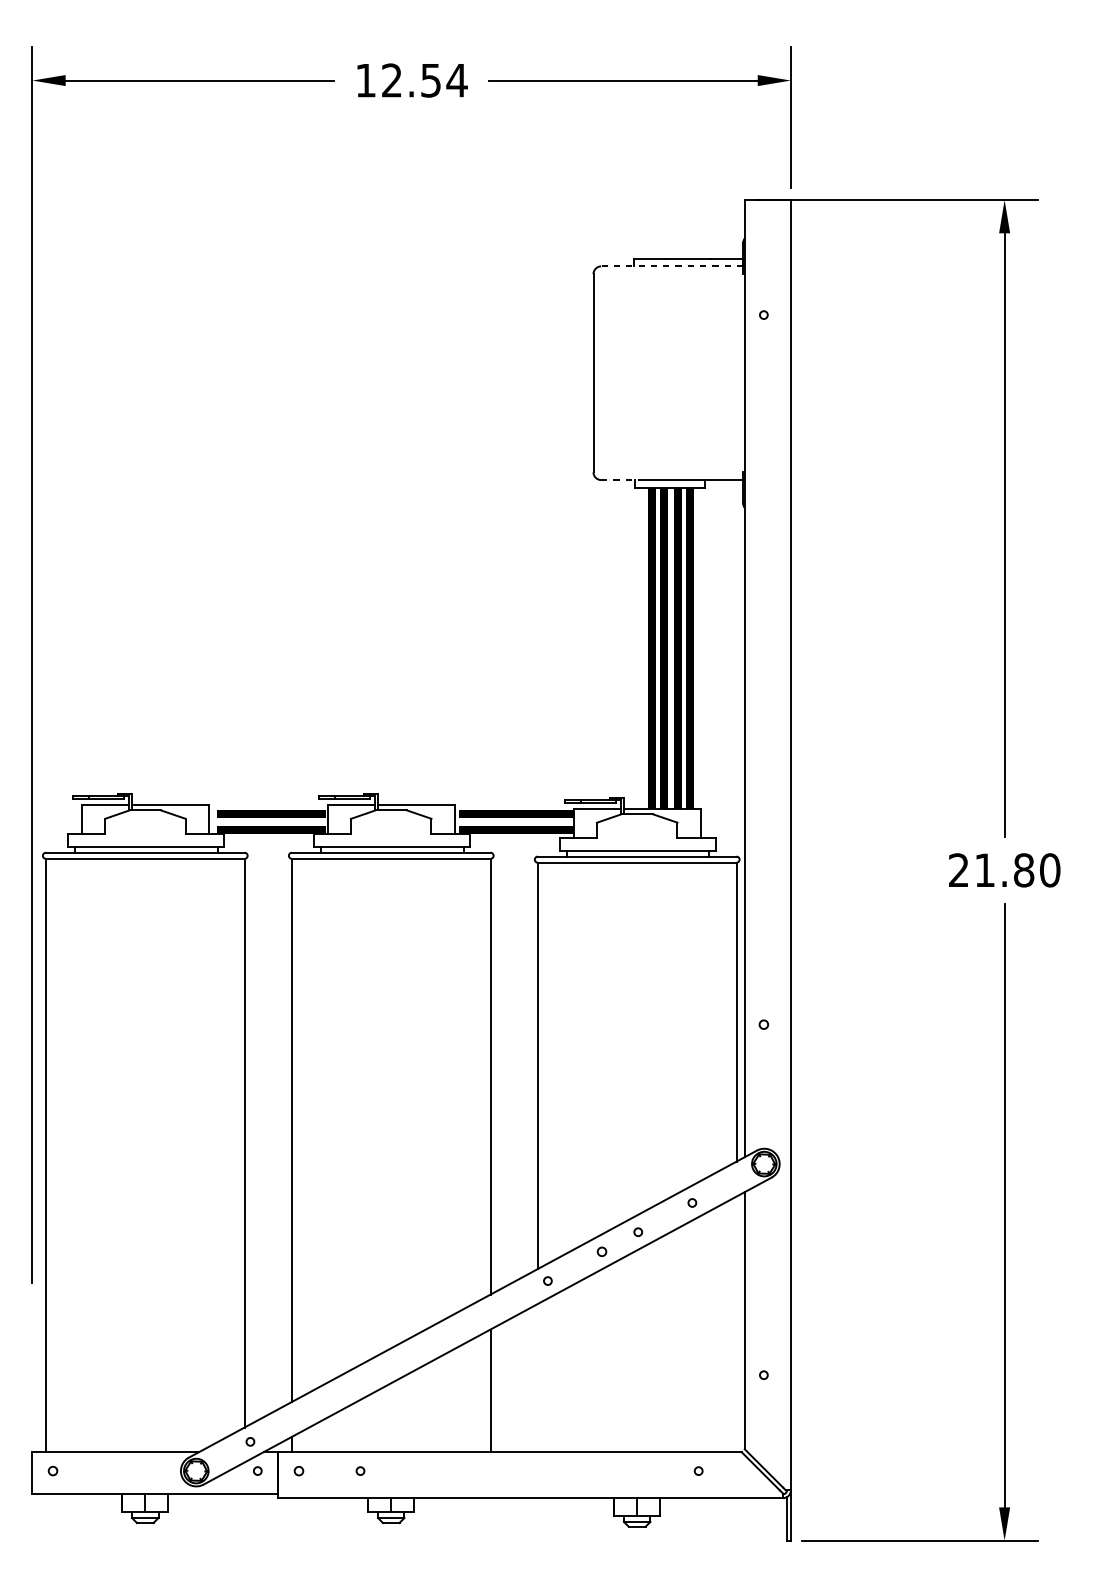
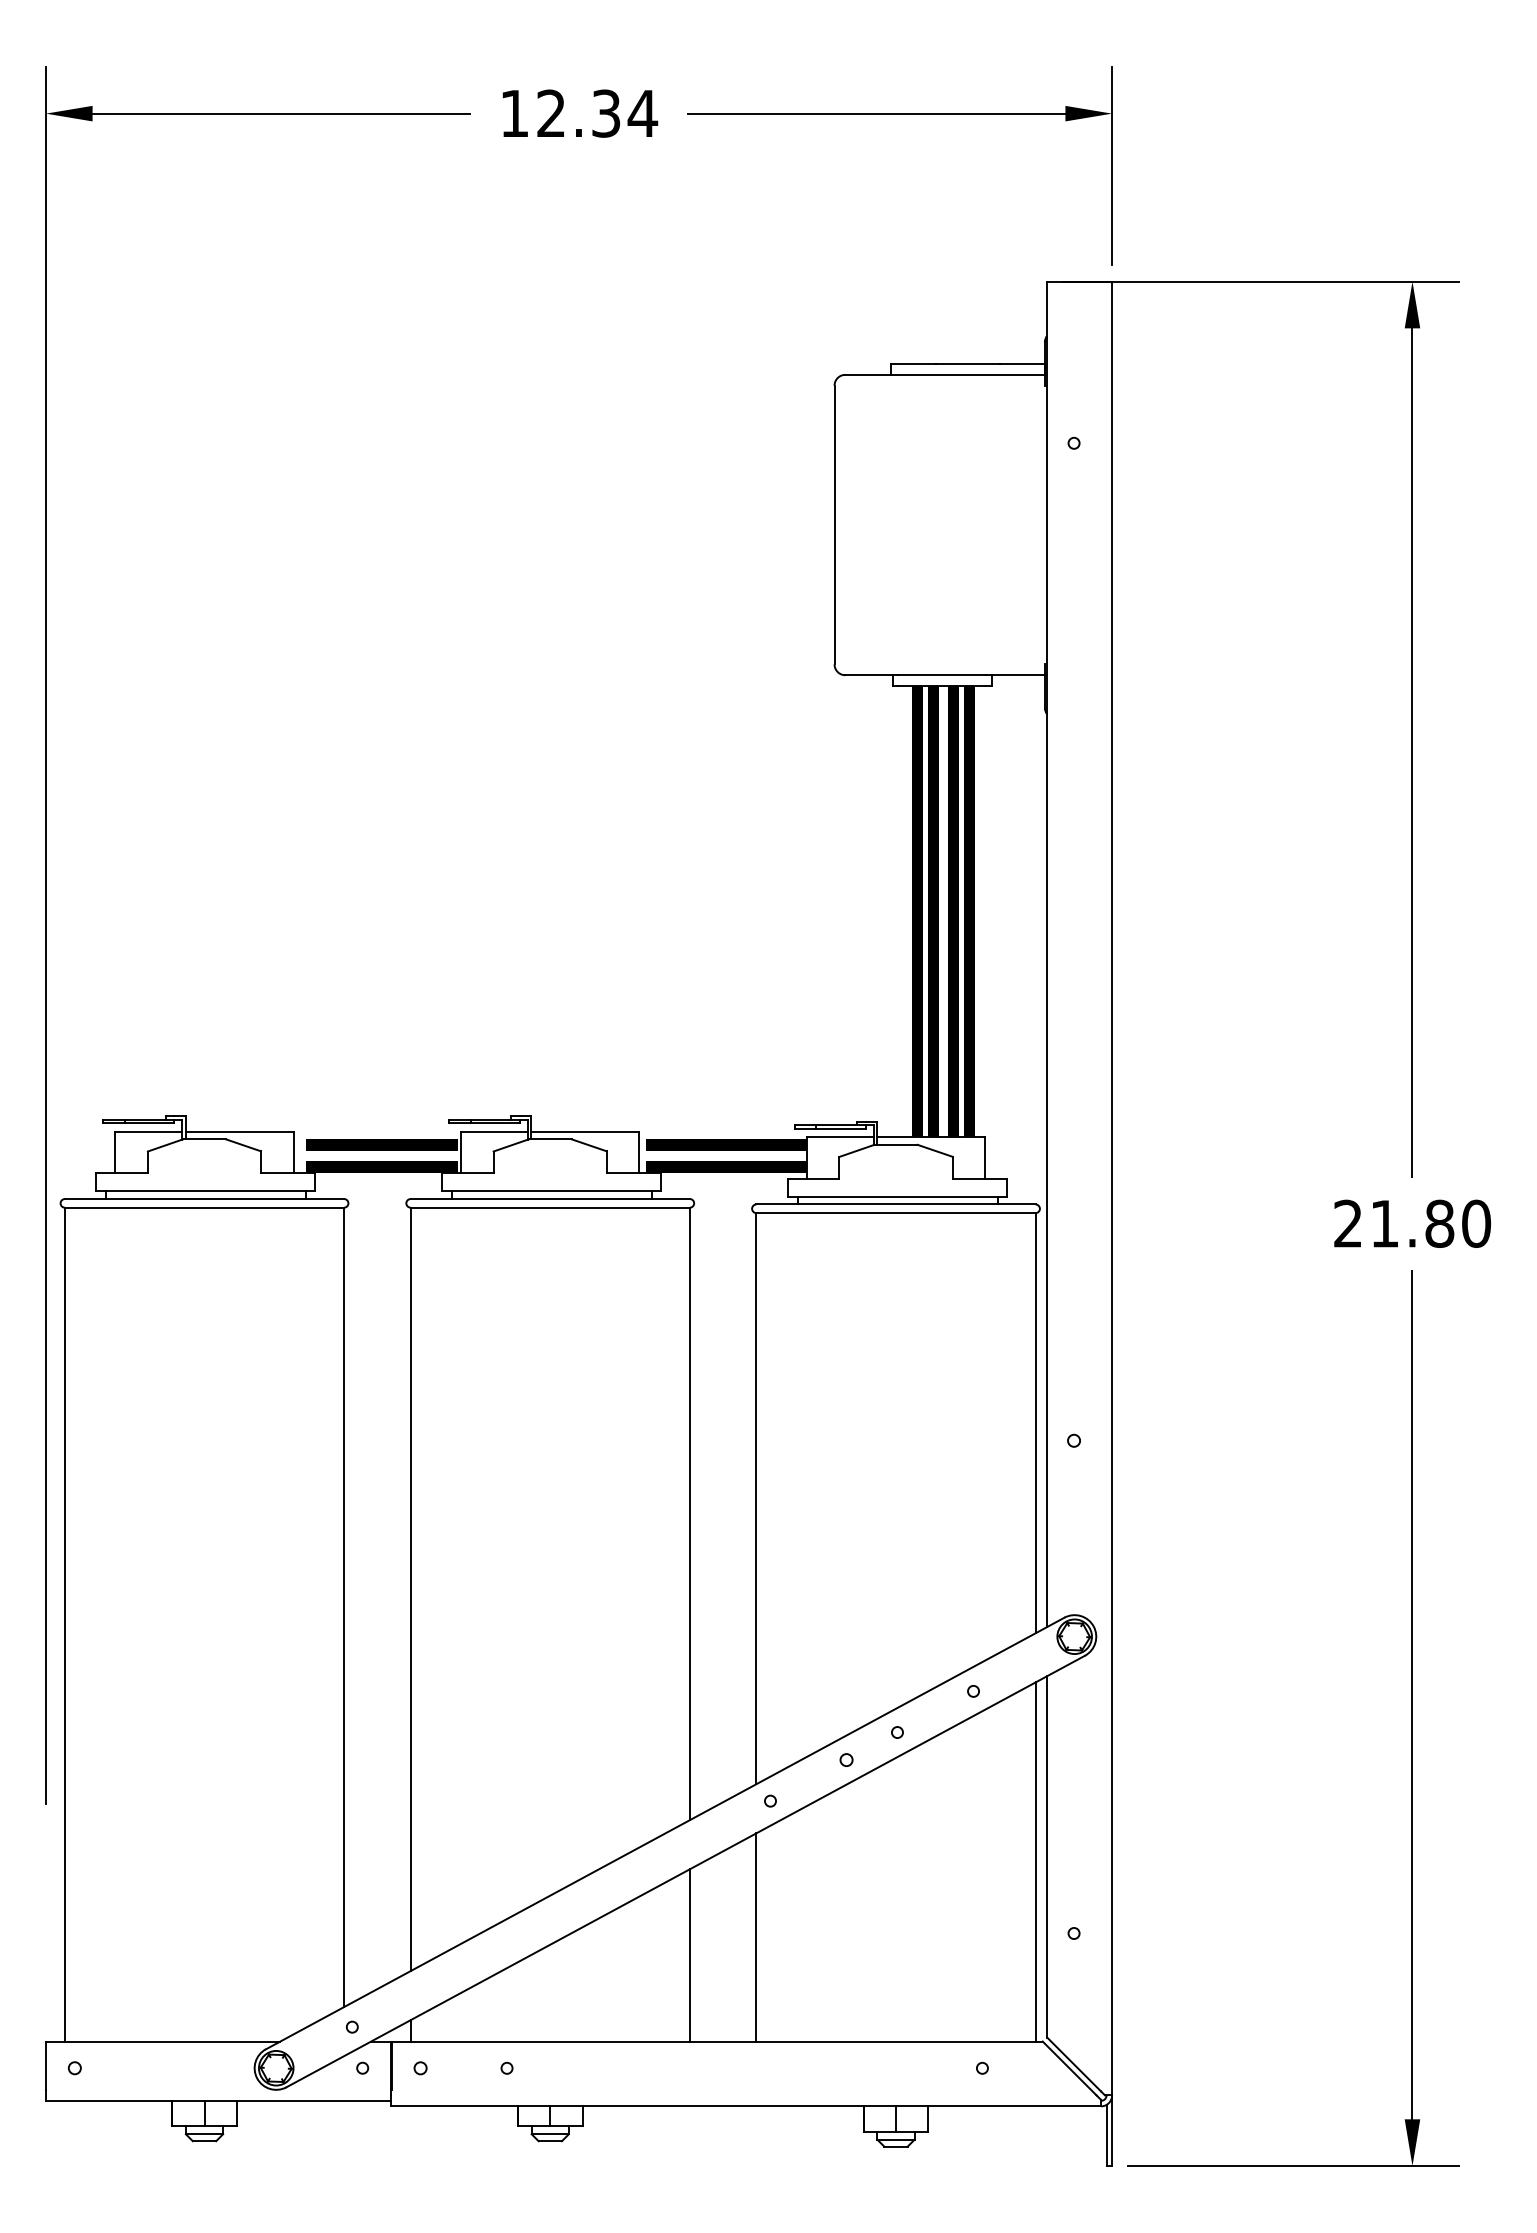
text: (431, 80) -> (606, 113), 12.54 -> 12.34
line: (672, 266) -> (945, 374), dashed -> solid
line: (619, 480) -> (871, 675), dashed -> solid
line: (736, 1323) -> (1035, 1861), added
line: (537, 1378) -> (756, 1937), added

